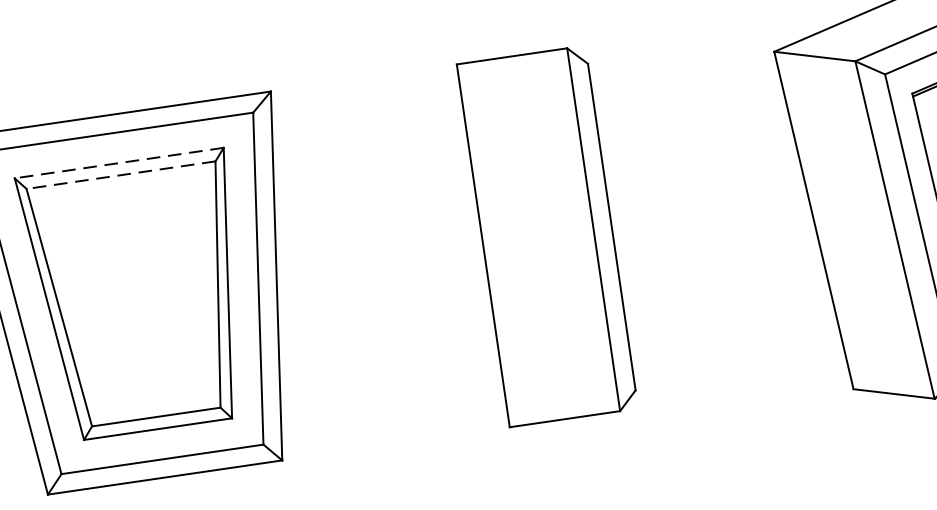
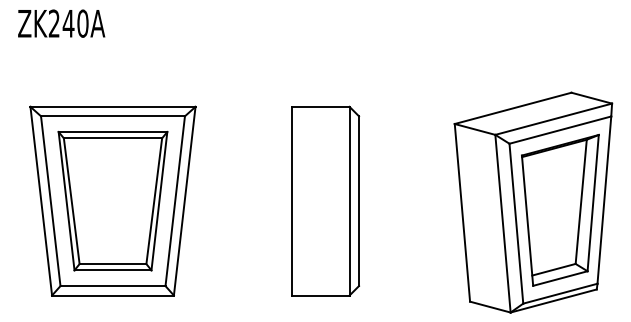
line: (118, 164) -> (112, 132), dashed -> solid
line: (120, 175) -> (112, 138), dashed -> solid

